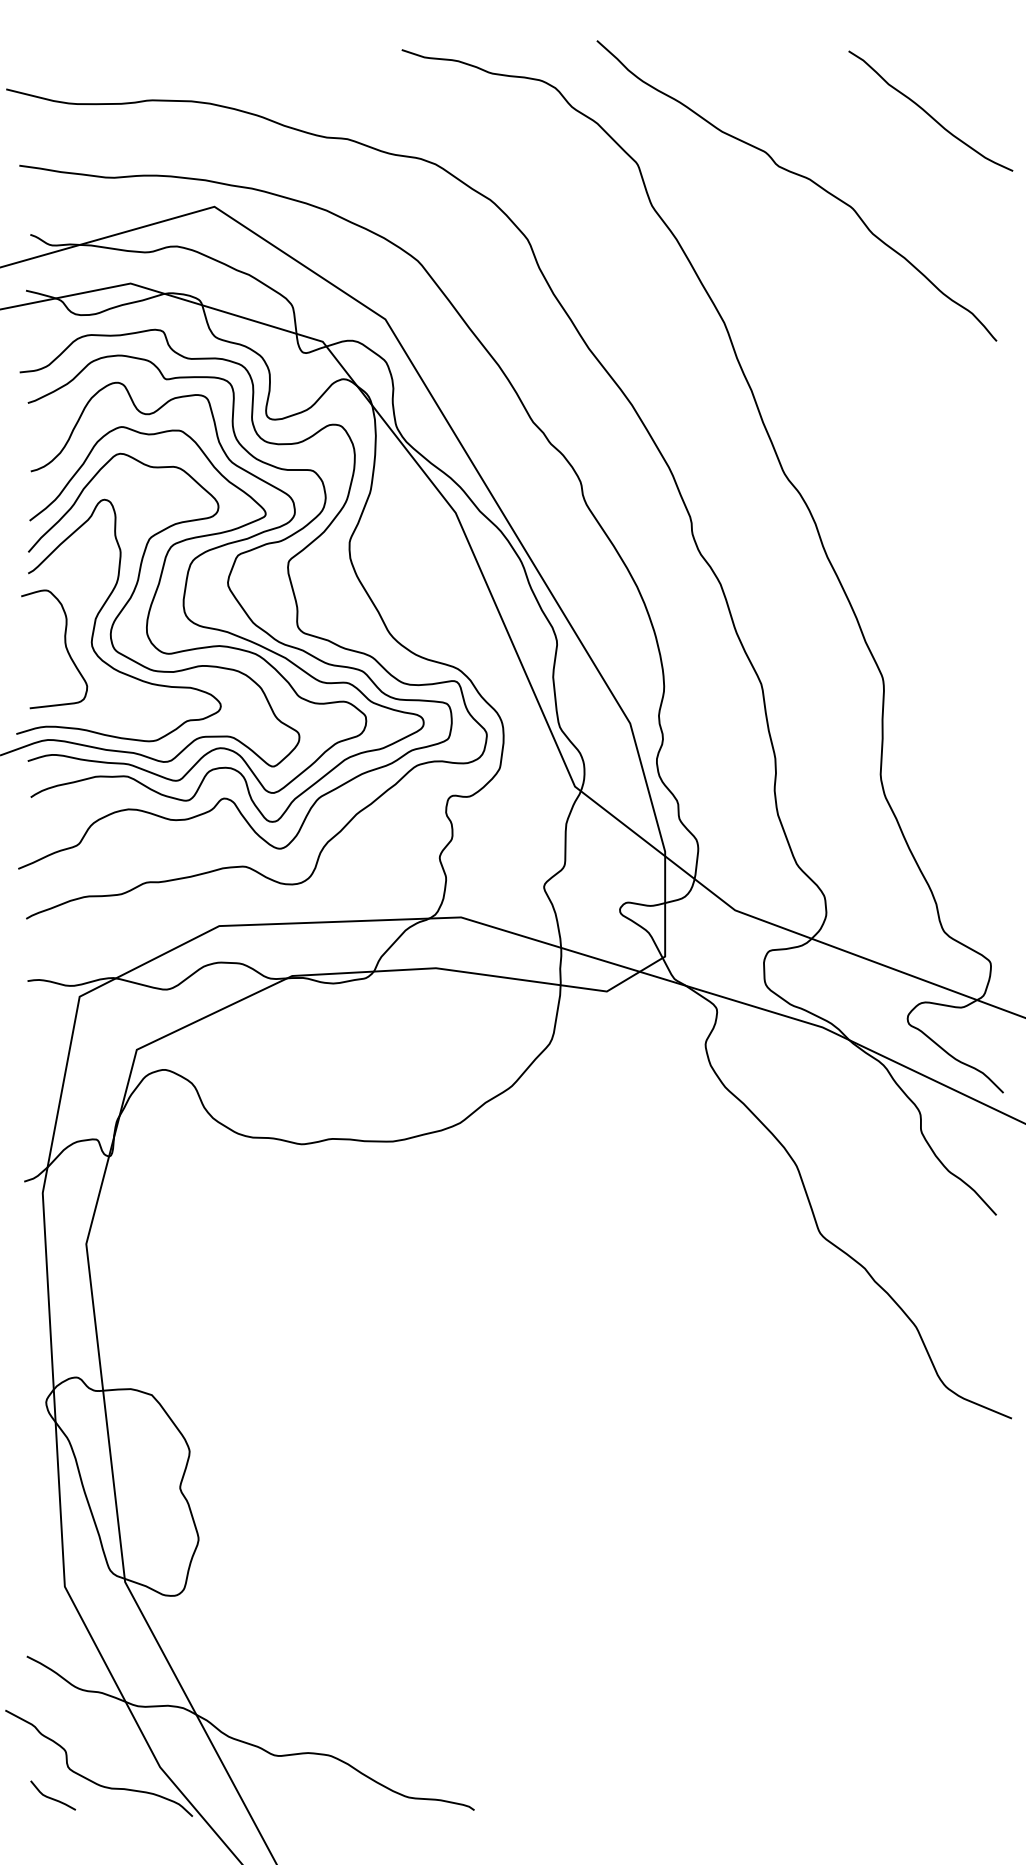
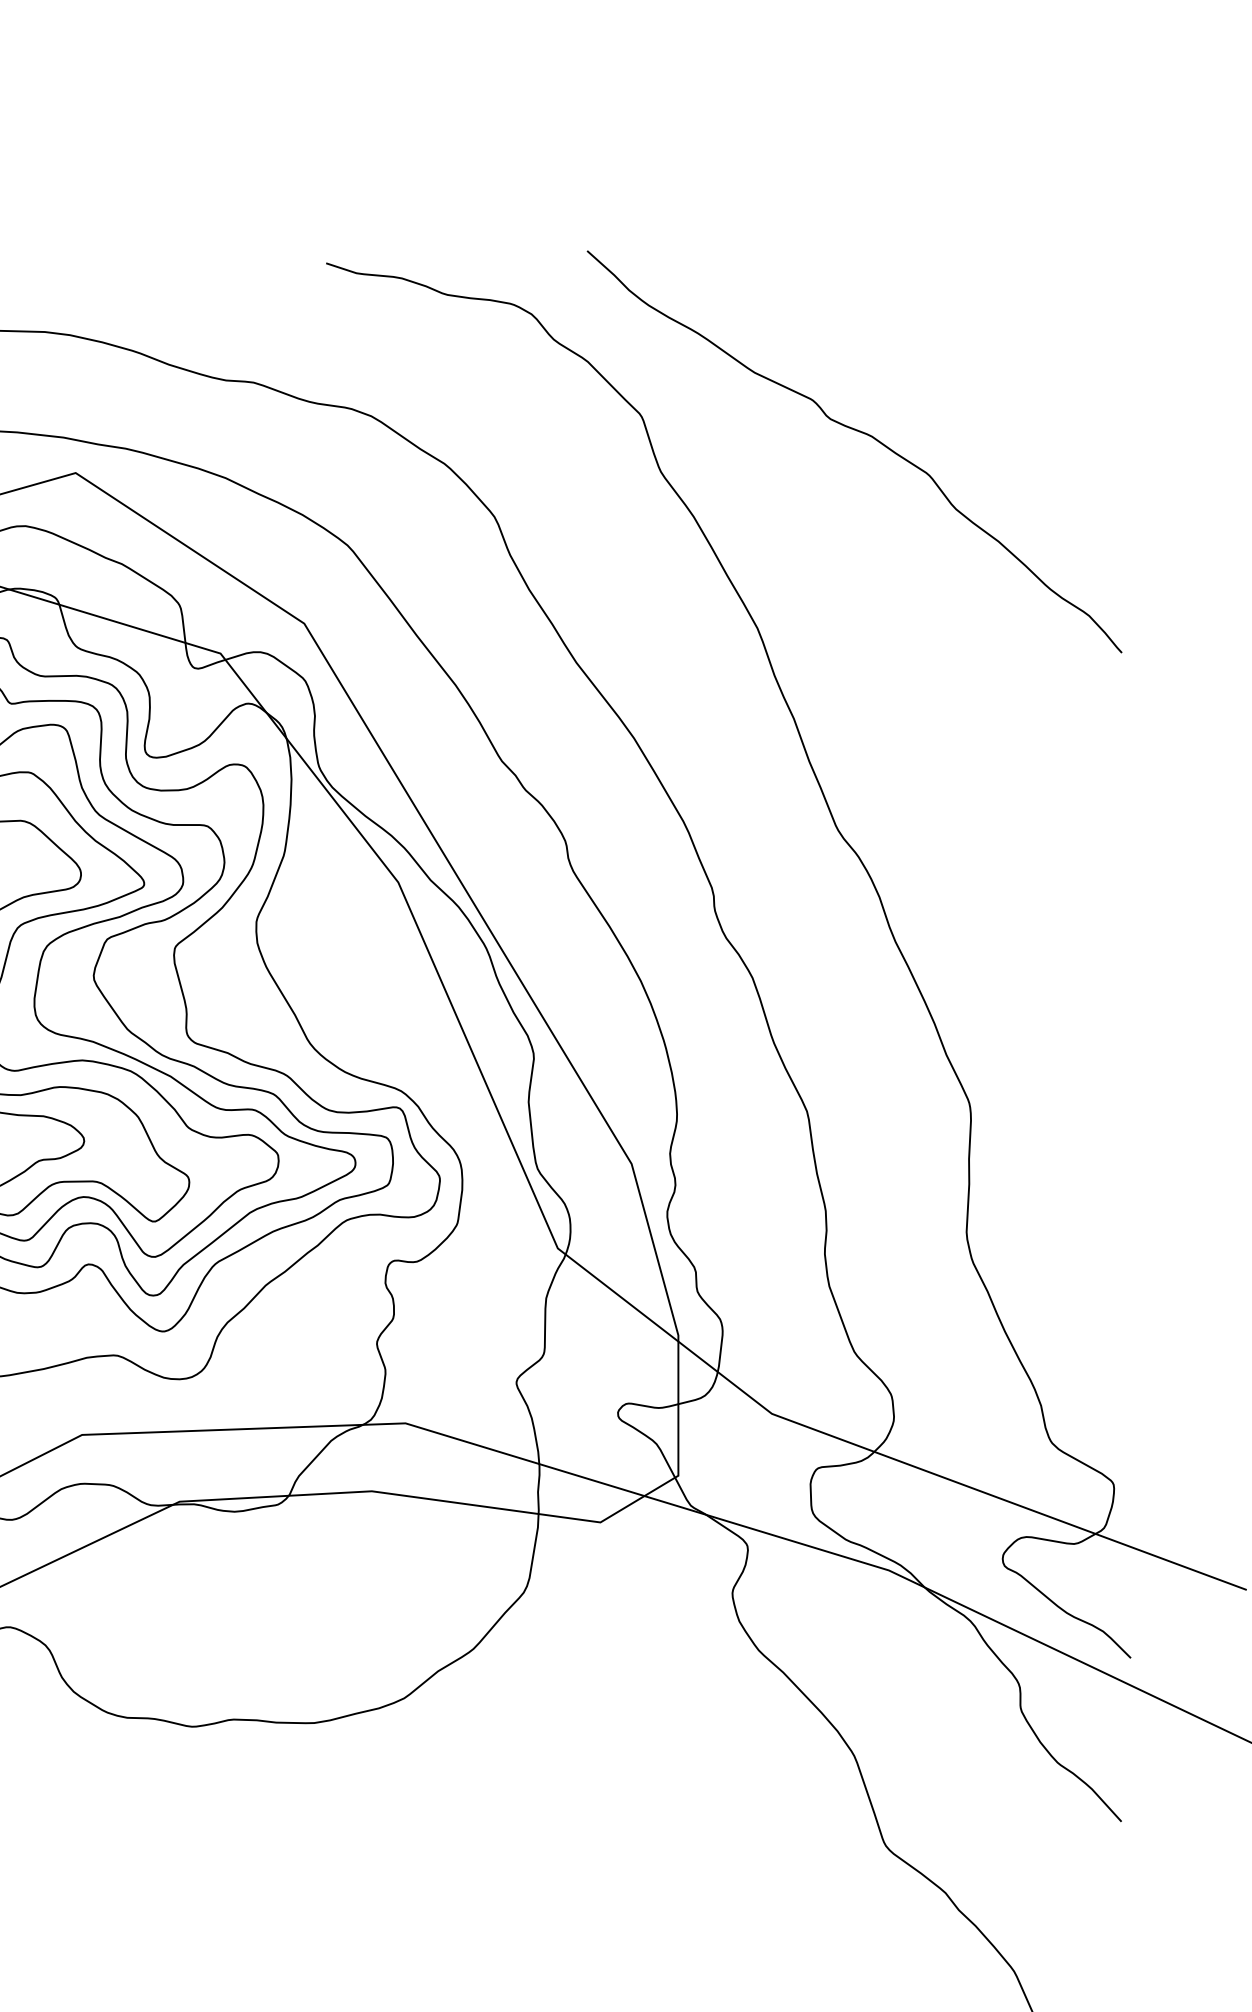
curve: (927, 112) -> (1029, 346), removed

